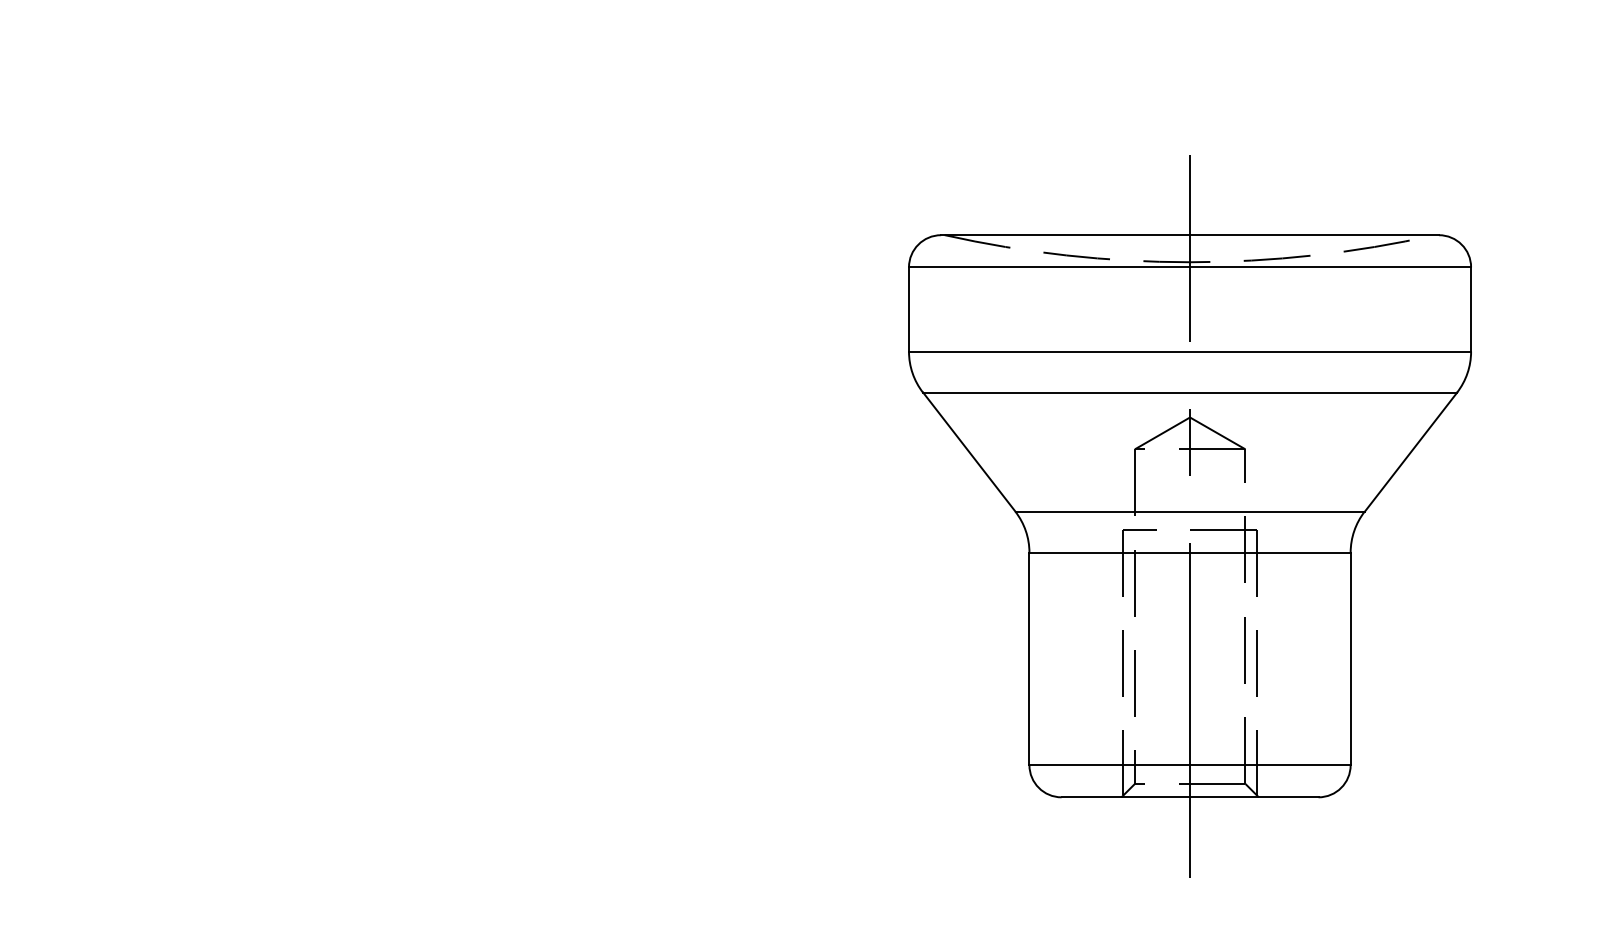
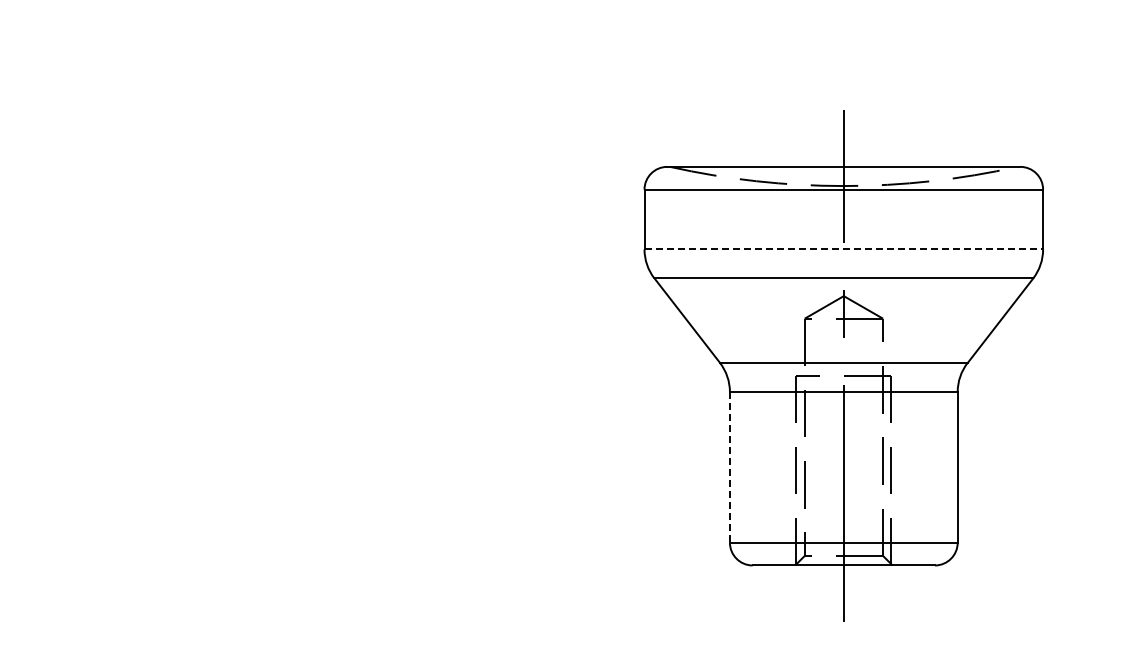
line: (1191, 351) -> (844, 249), solid -> dashed
line: (1028, 659) -> (729, 467), solid -> dashed

